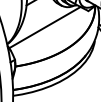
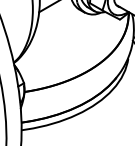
line: (44, 27) -> (62, 41), removed

